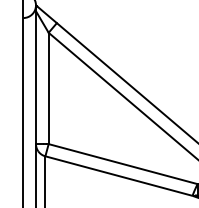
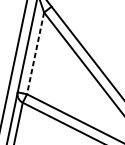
line: (48, 88) -> (35, 53), solid -> dashed

